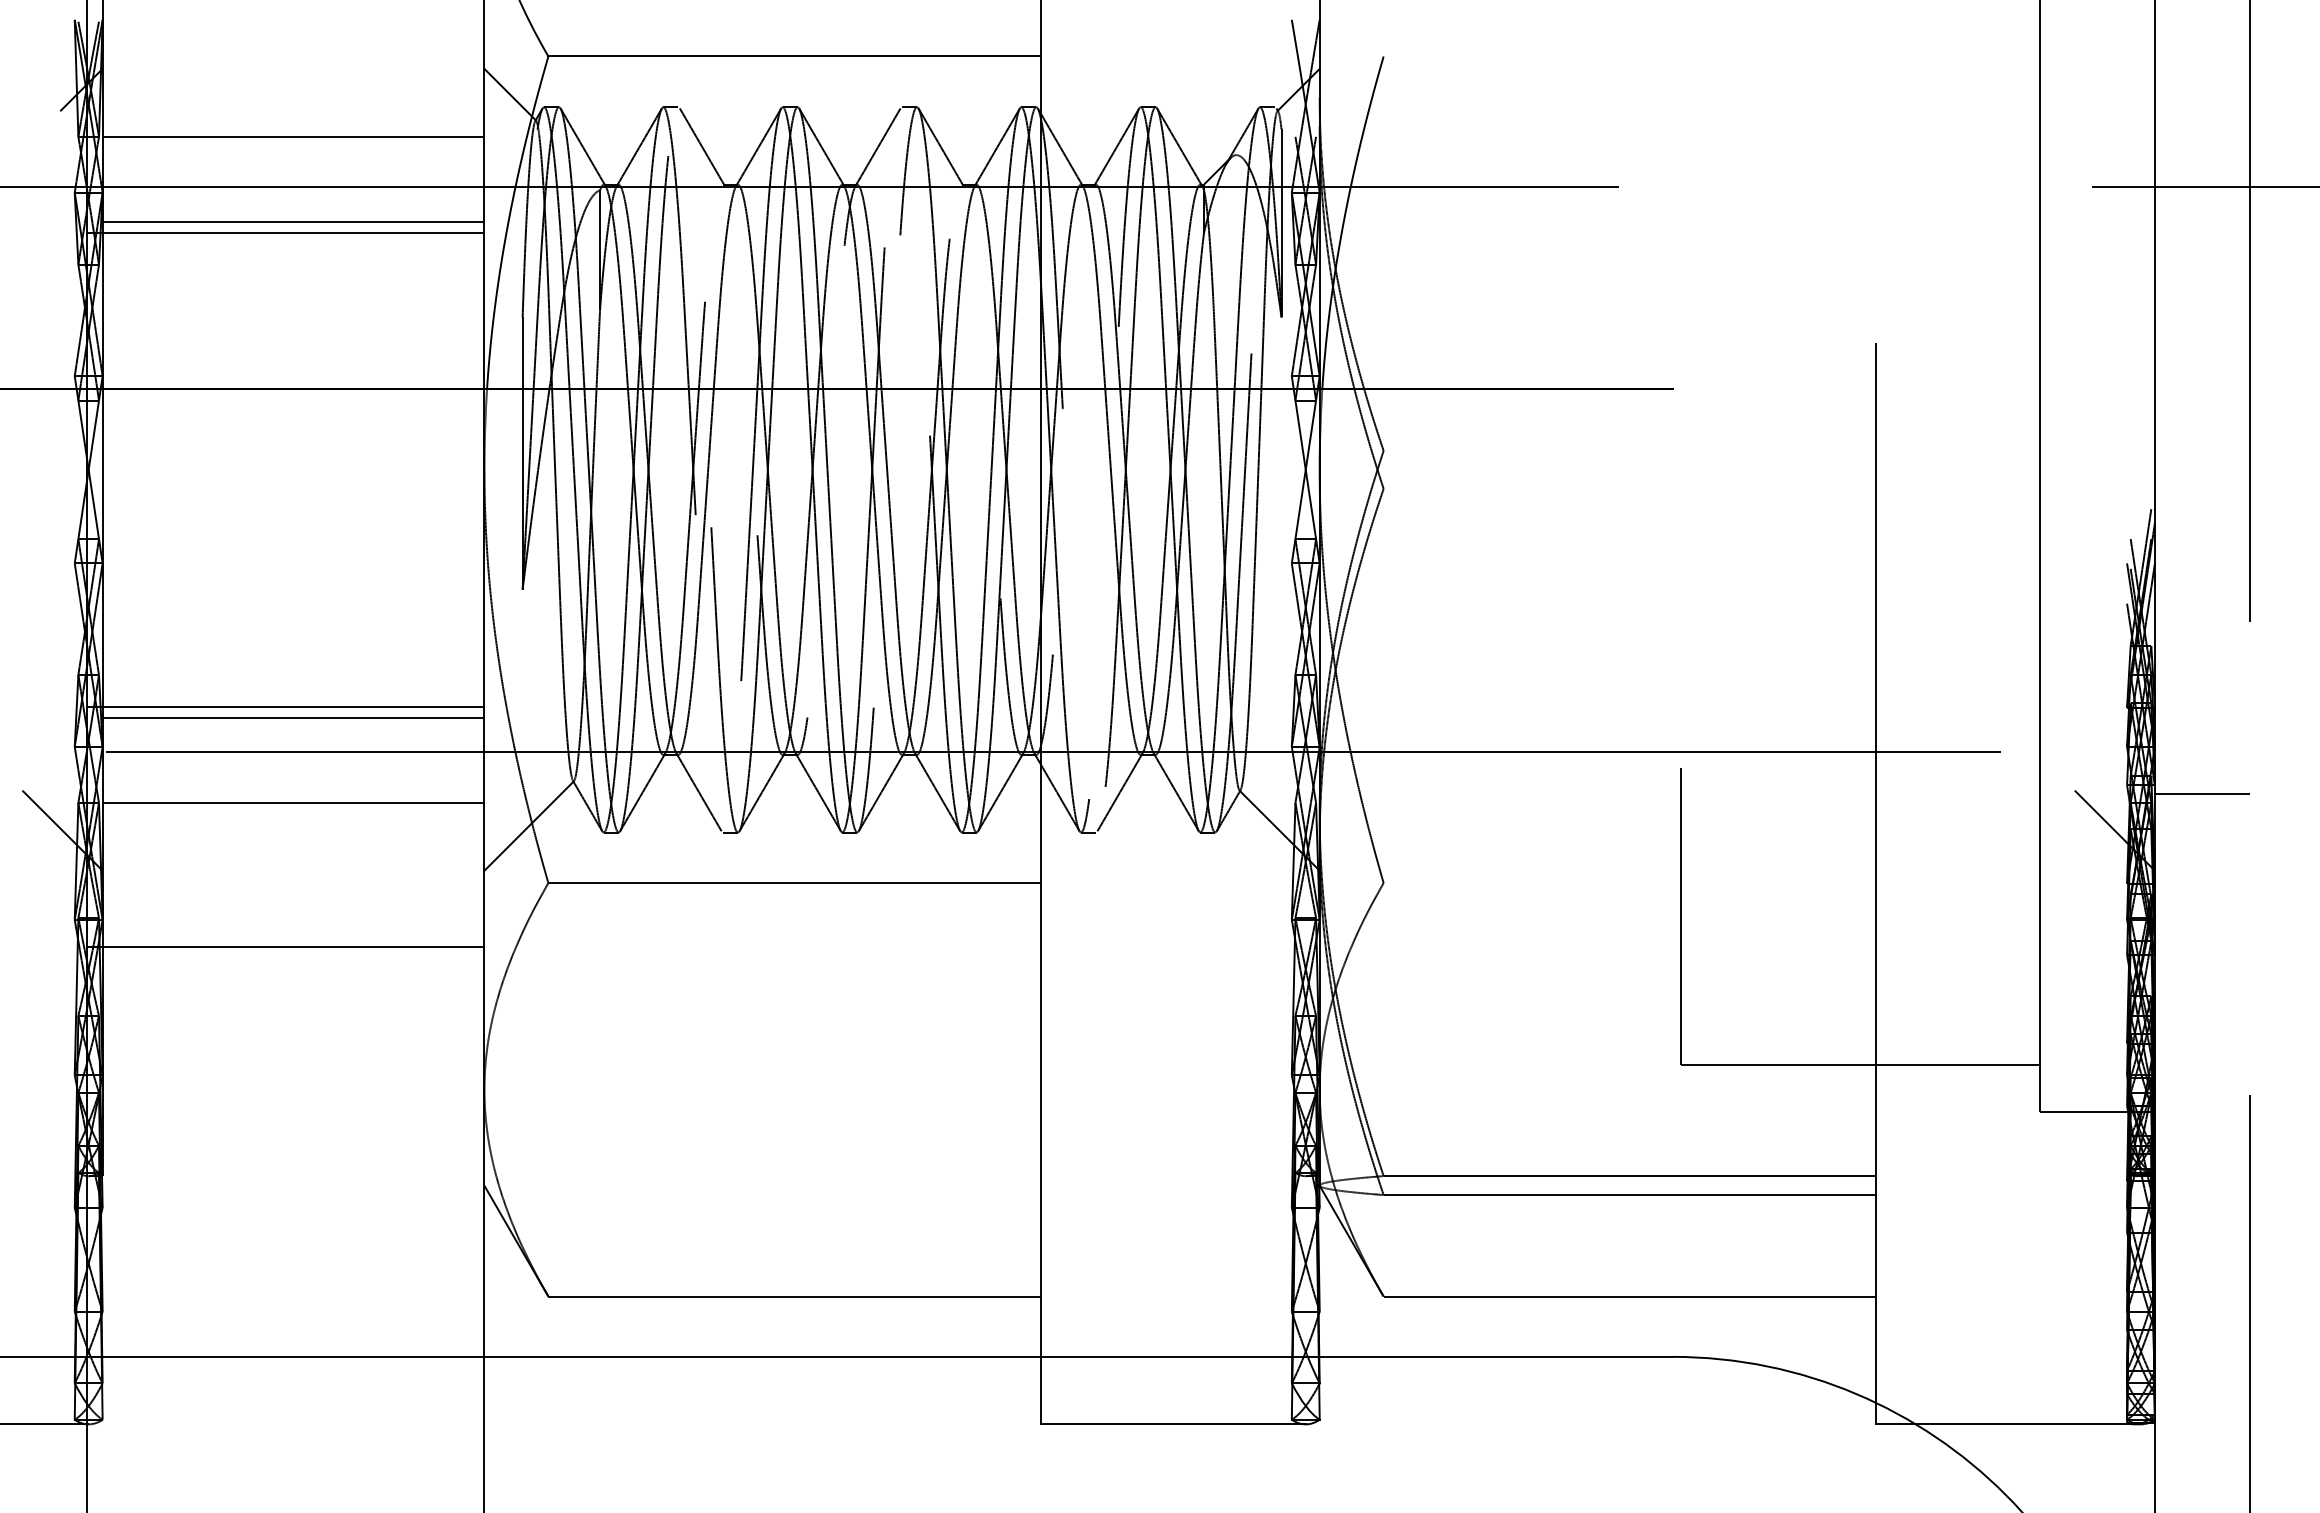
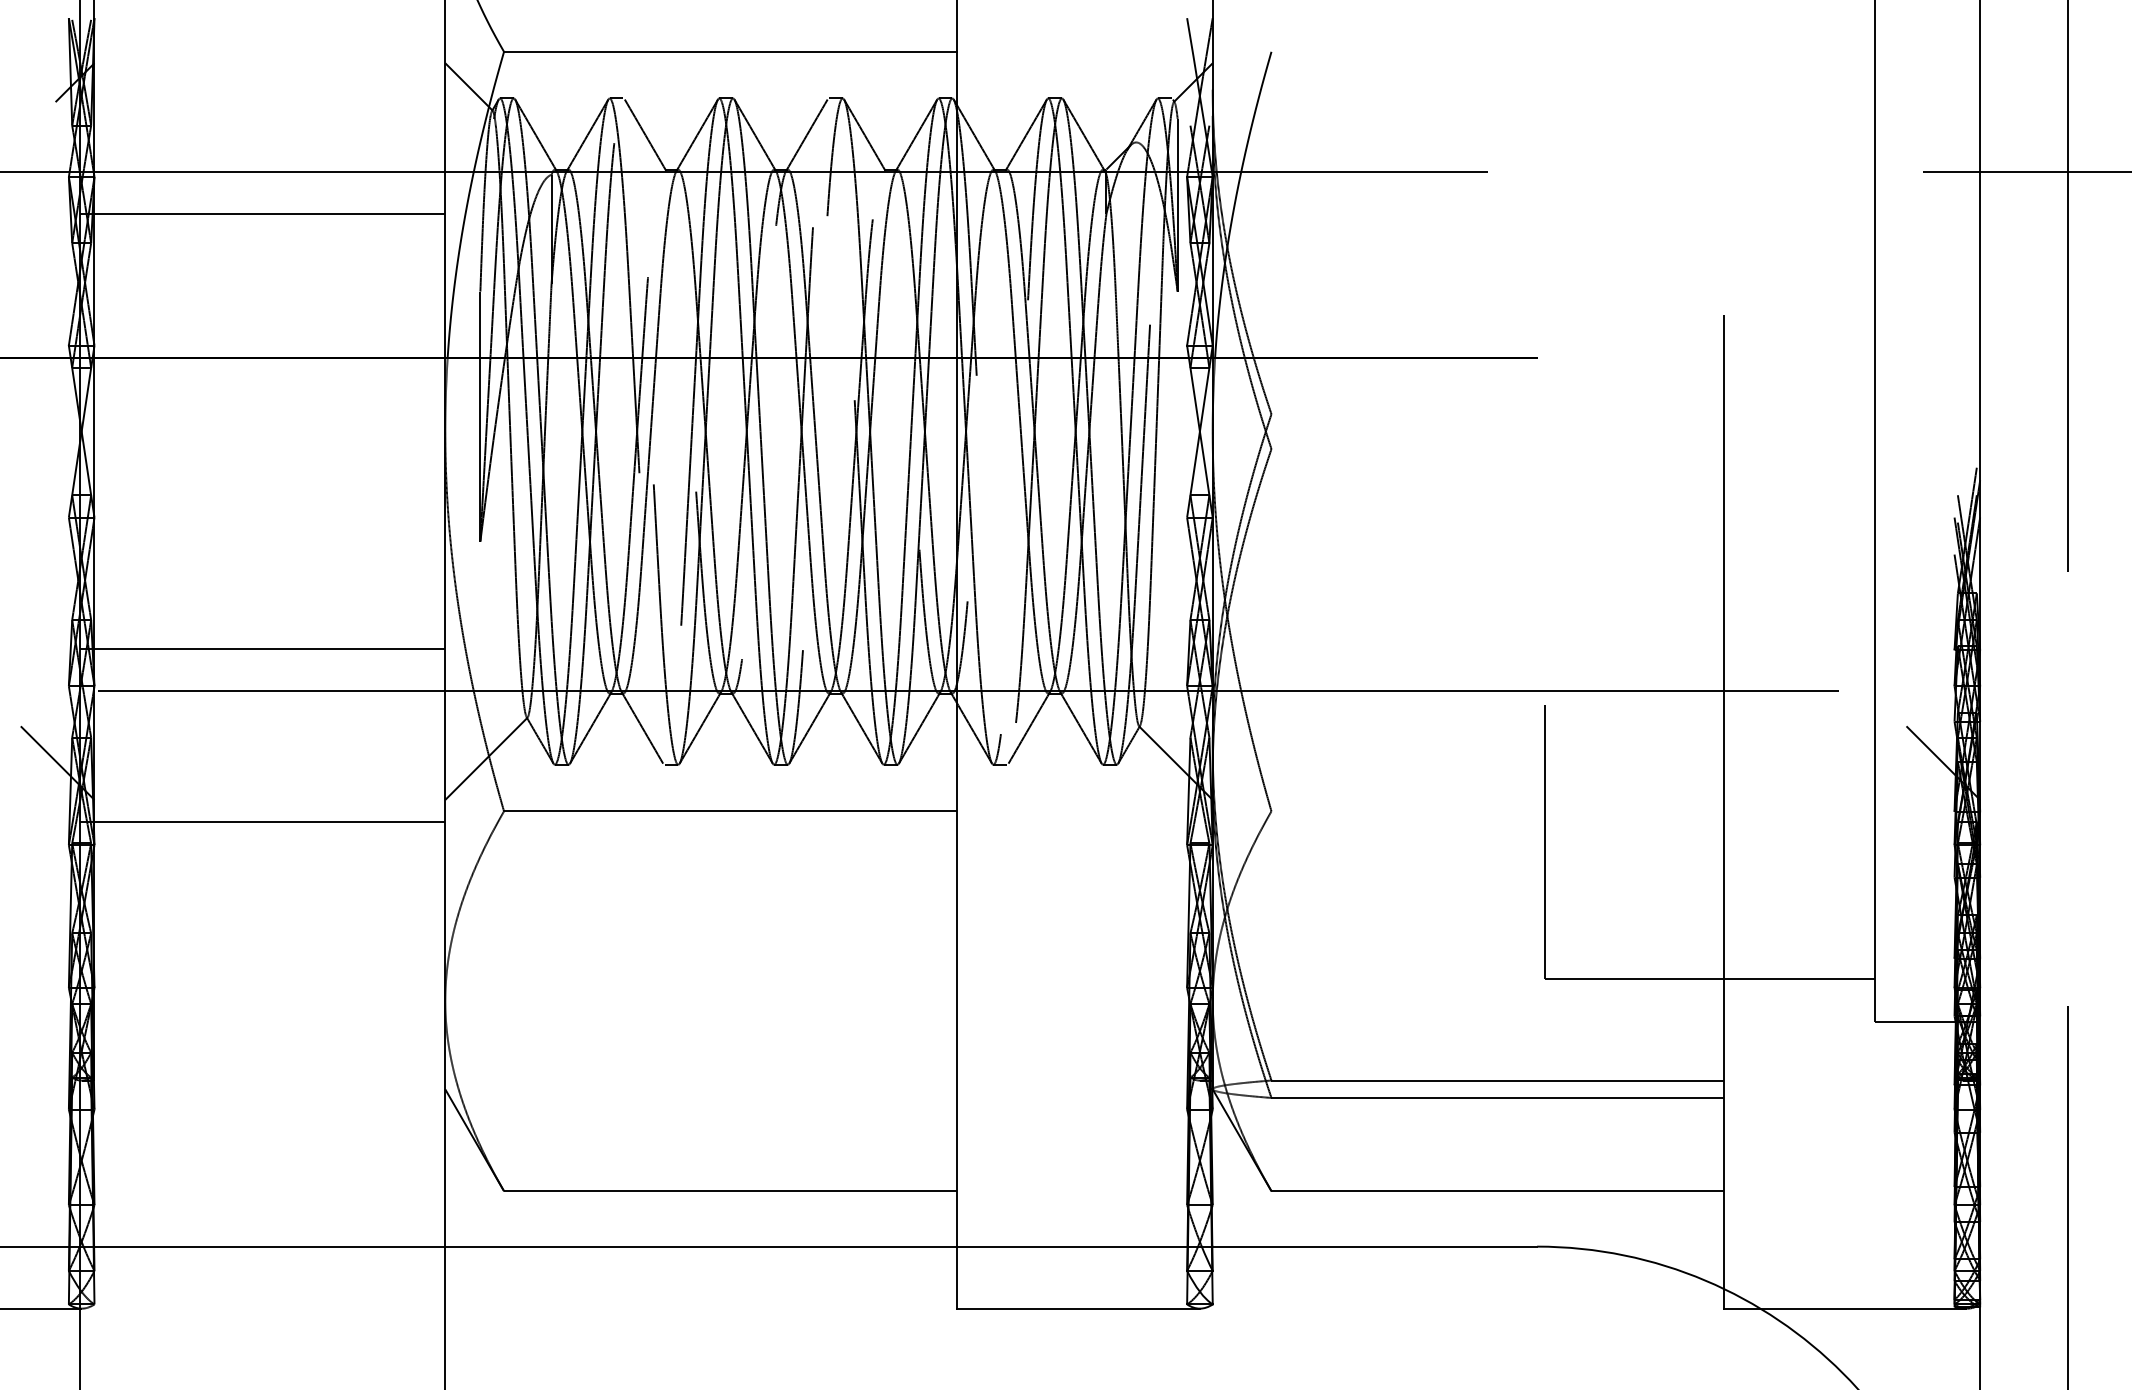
line: (293, 136) -> (269, 125), removed
line: (293, 221) -> (269, 203), removed
line: (293, 718) -> (269, 660), removed
line: (2202, 794) -> (2023, 729), removed
line: (293, 803) -> (269, 738), removed
line: (285, 947) -> (262, 822), moved

